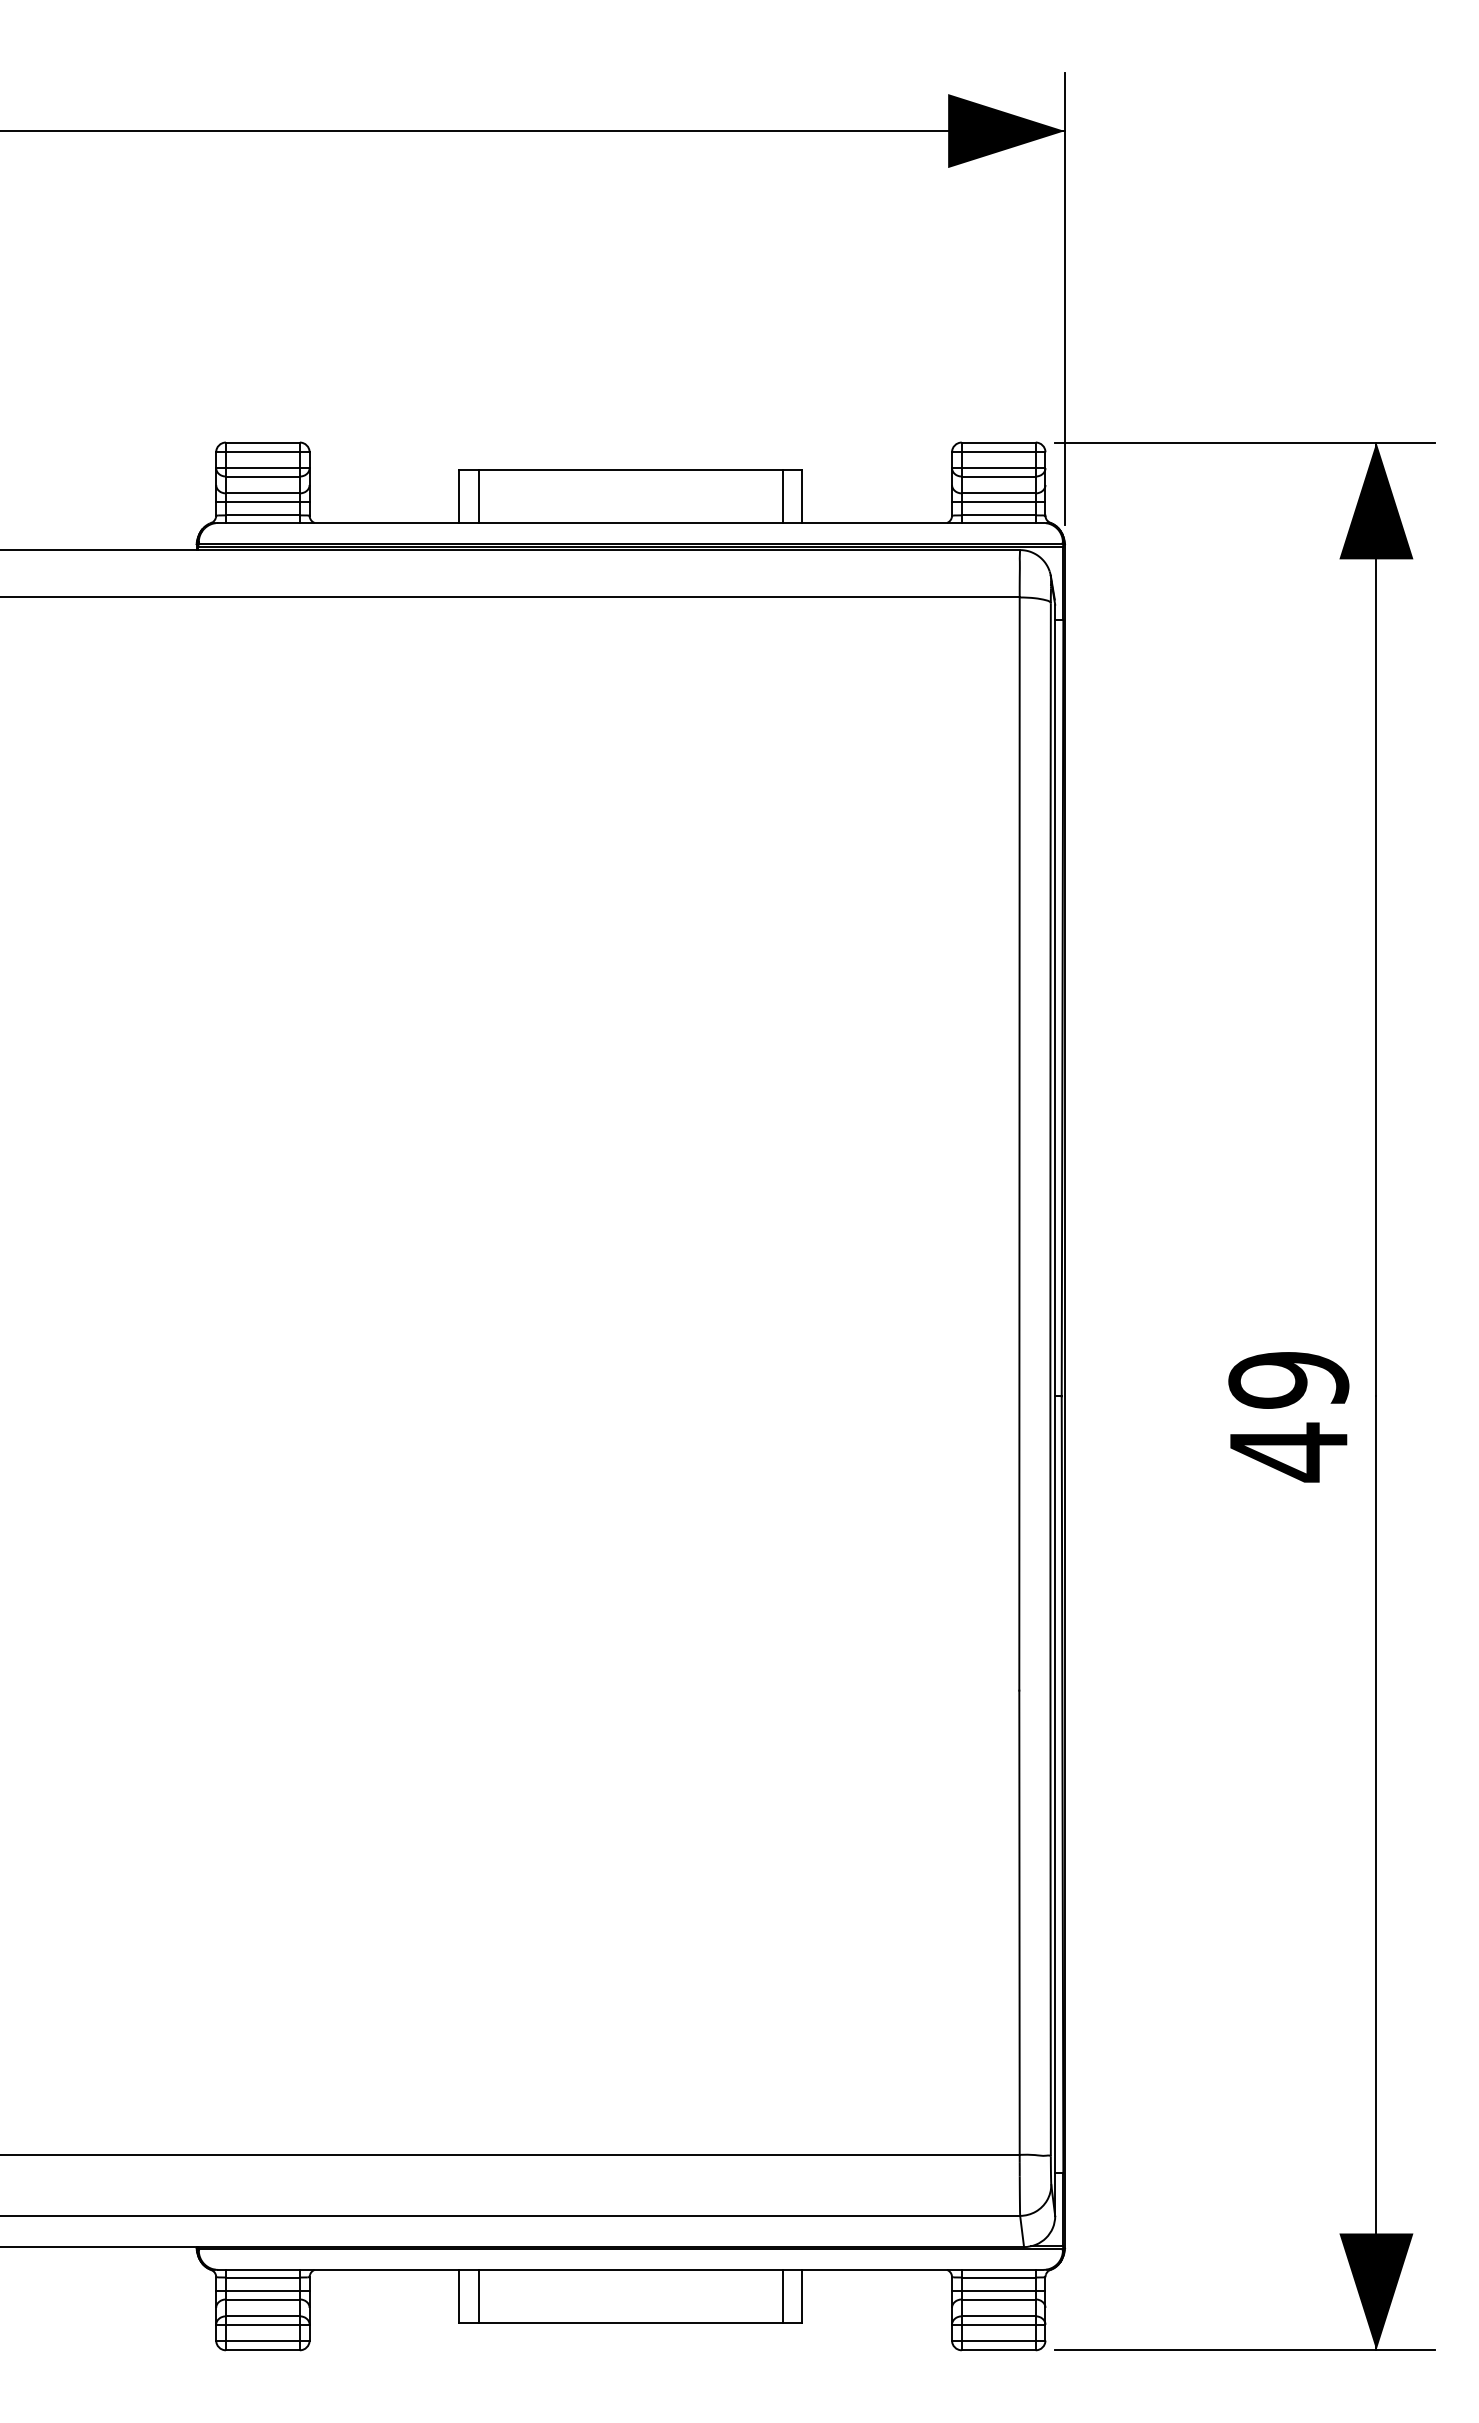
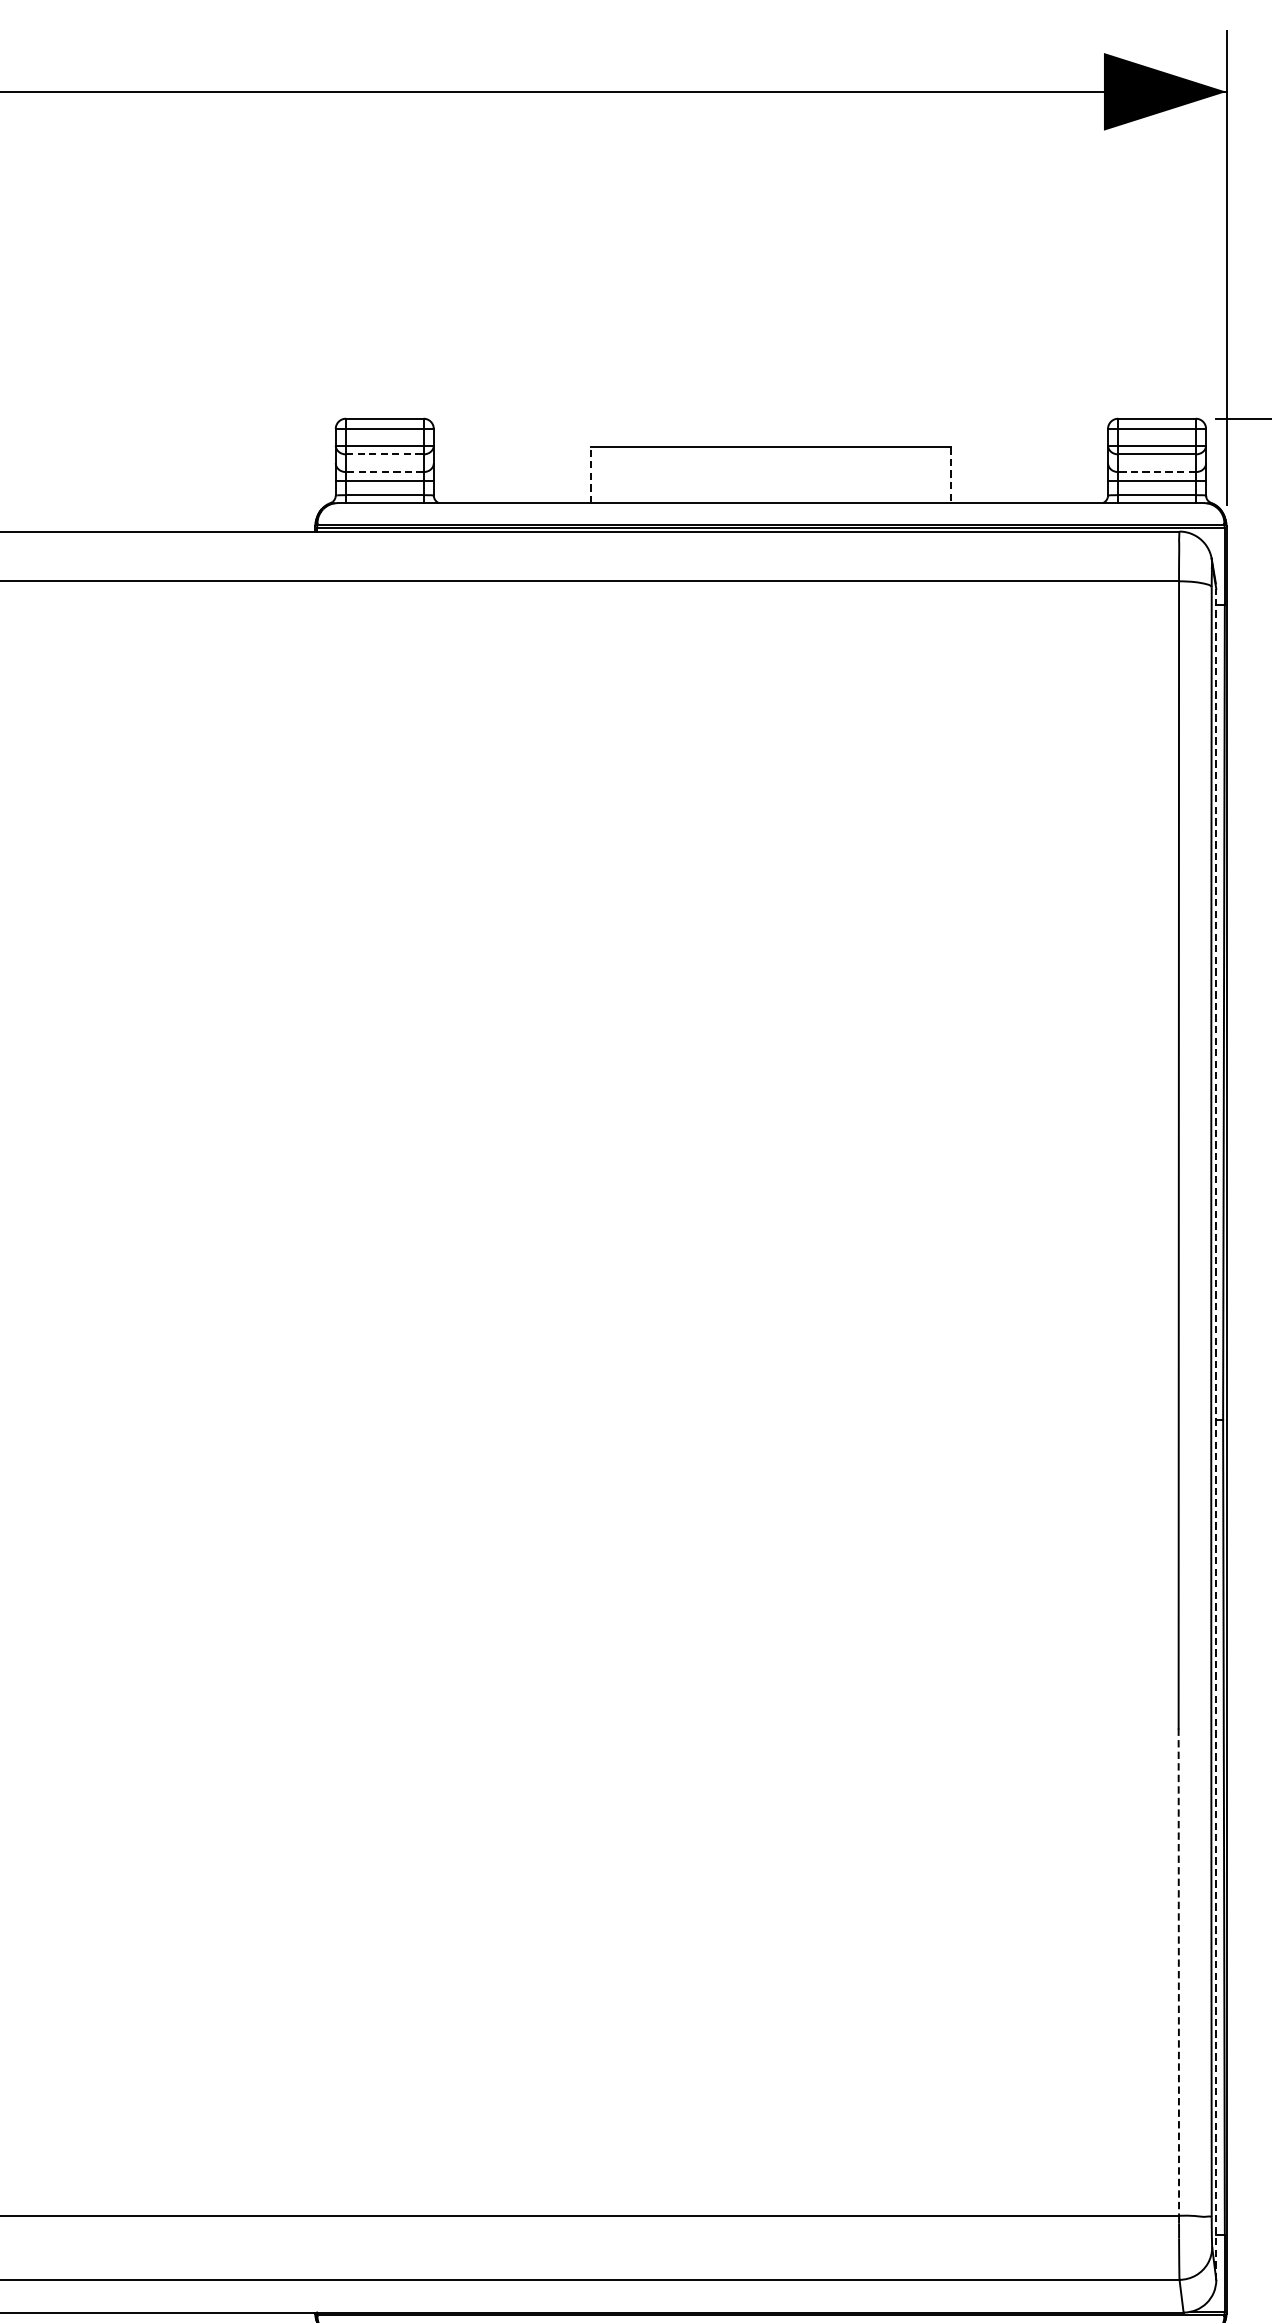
line: (262, 476) -> (384, 454), solid -> dashed
line: (262, 493) -> (384, 472), solid -> dashed
line: (998, 493) -> (1156, 472), solid -> dashed
line: (478, 495) -> (611, 474), removed
line: (782, 495) -> (930, 474), removed
line: (459, 496) -> (591, 475), solid -> dashed
line: (802, 496) -> (951, 475), solid -> dashed
line: (1055, 1410) -> (1216, 1434), solid -> dashed
line: (1019, 1923) -> (1178, 1972), solid -> dashed

